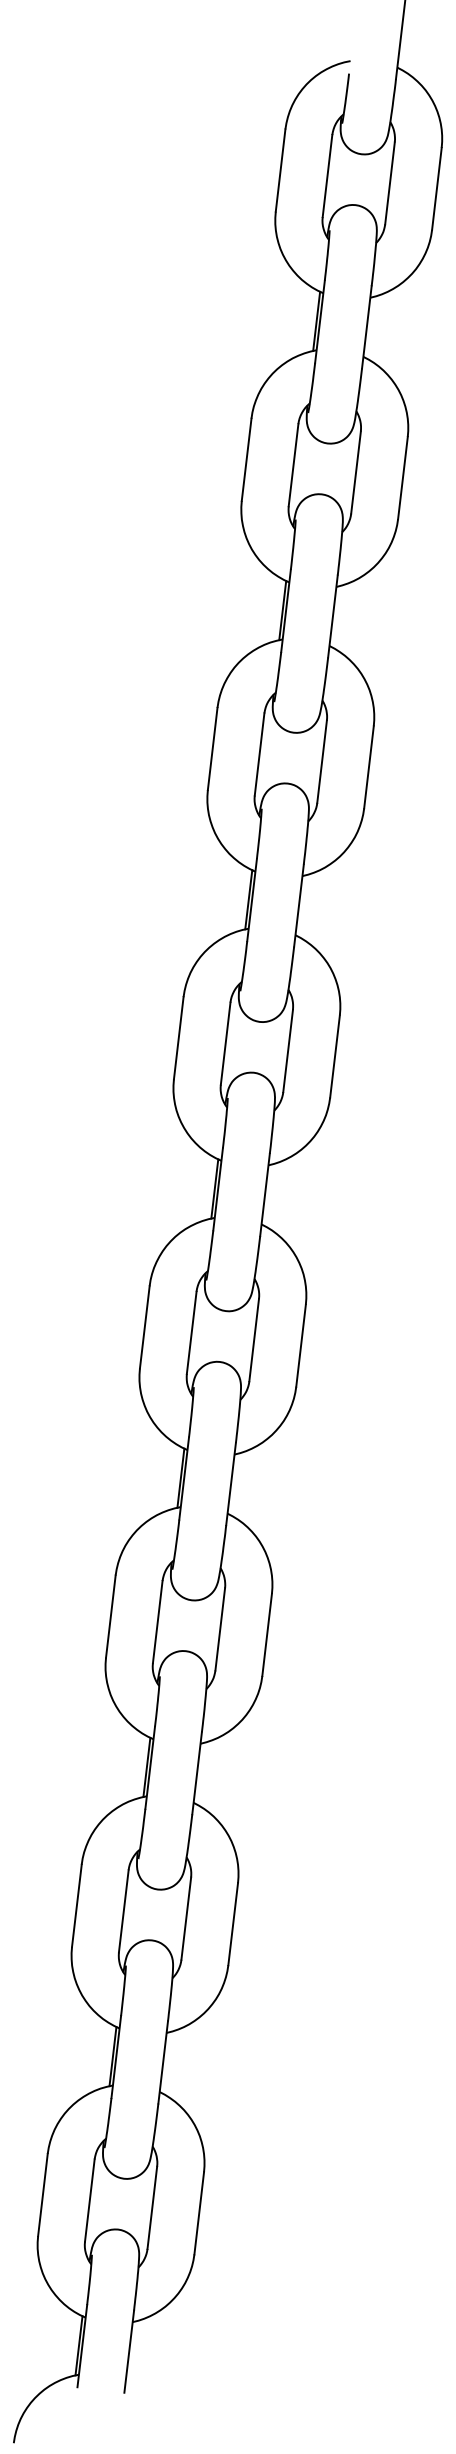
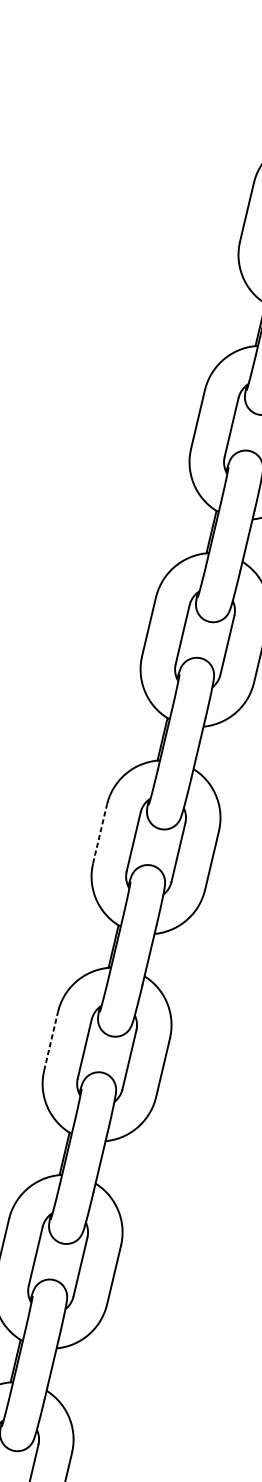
line: (144, 1326) -> (99, 833), solid -> dashed
line: (110, 1616) -> (50, 1041), solid -> dashed

